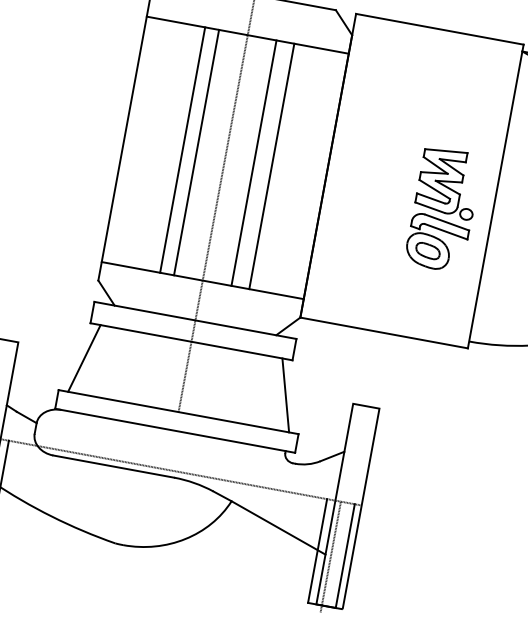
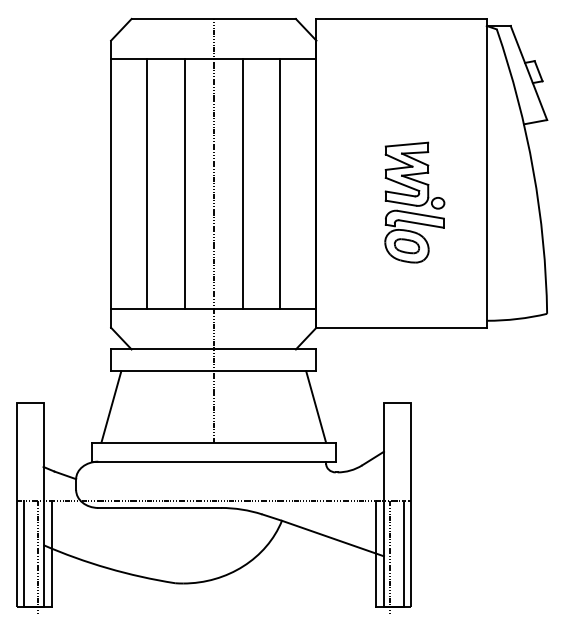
line: (182, 149) -> (147, 183), moved
line: (272, 165) -> (280, 183), moved
part: (443, 209) -> (414, 202), moved

